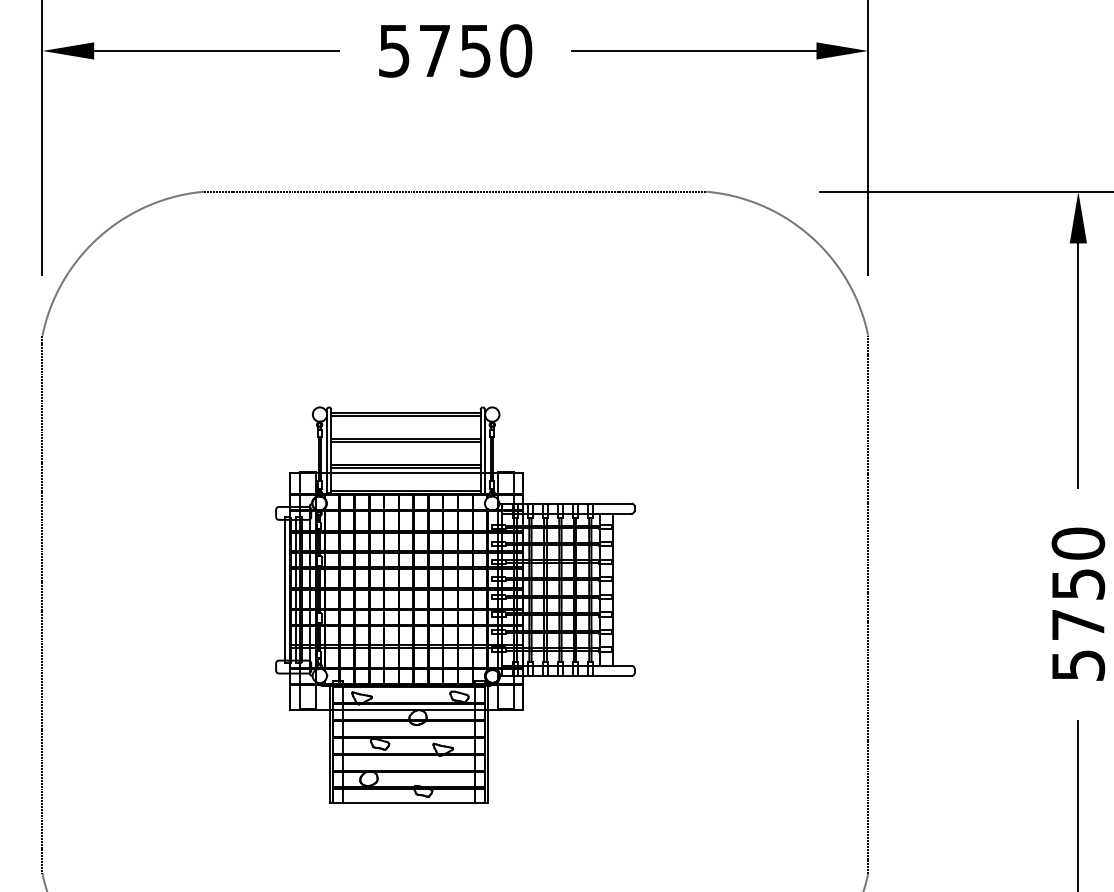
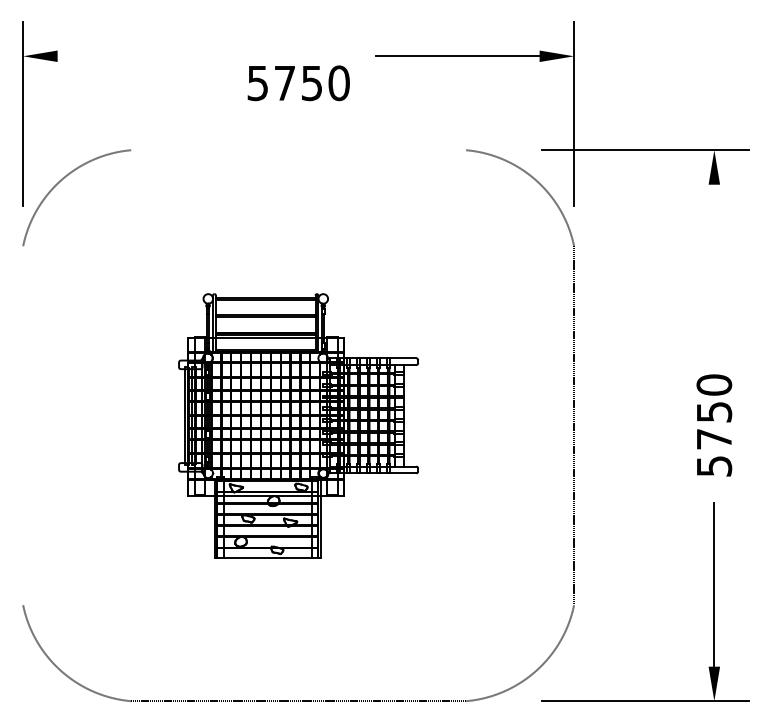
line: (216, 51) -> (139, 56), removed
text: (455, 51) -> (298, 83), moved
line: (455, 192) -> (298, 150), removed
line: (1078, 365) -> (714, 266), removed
line: (42, 604) -> (23, 425), removed

